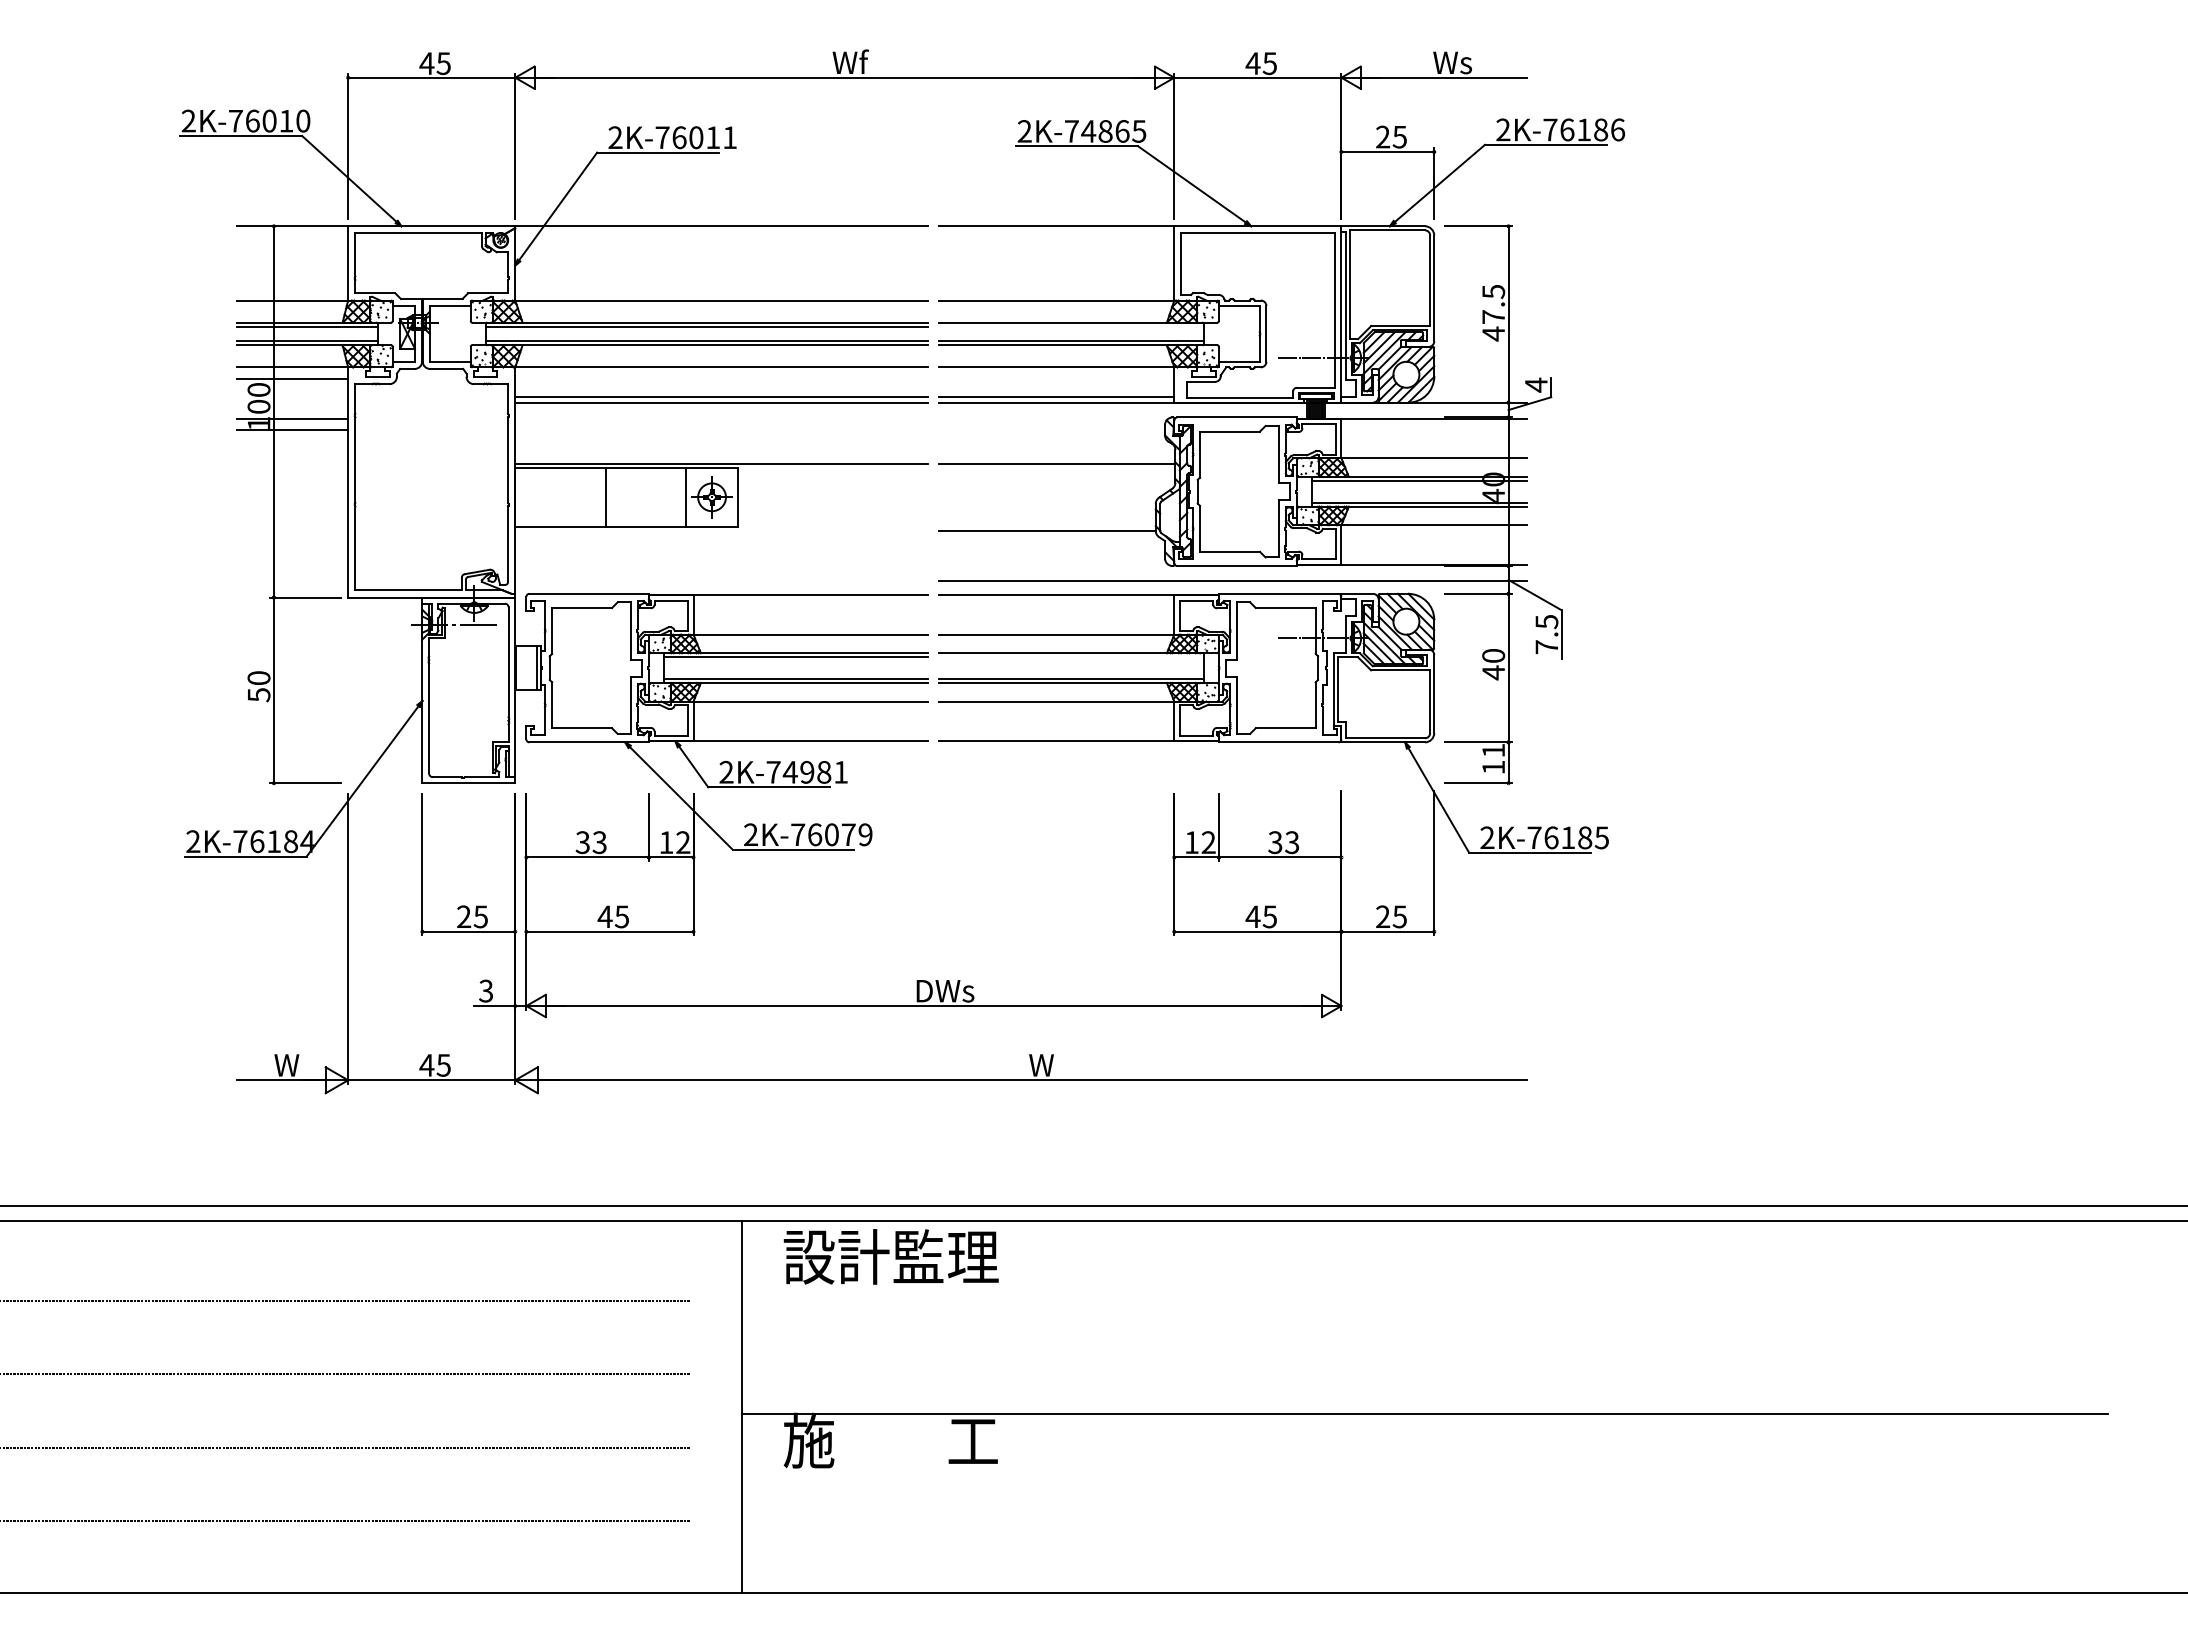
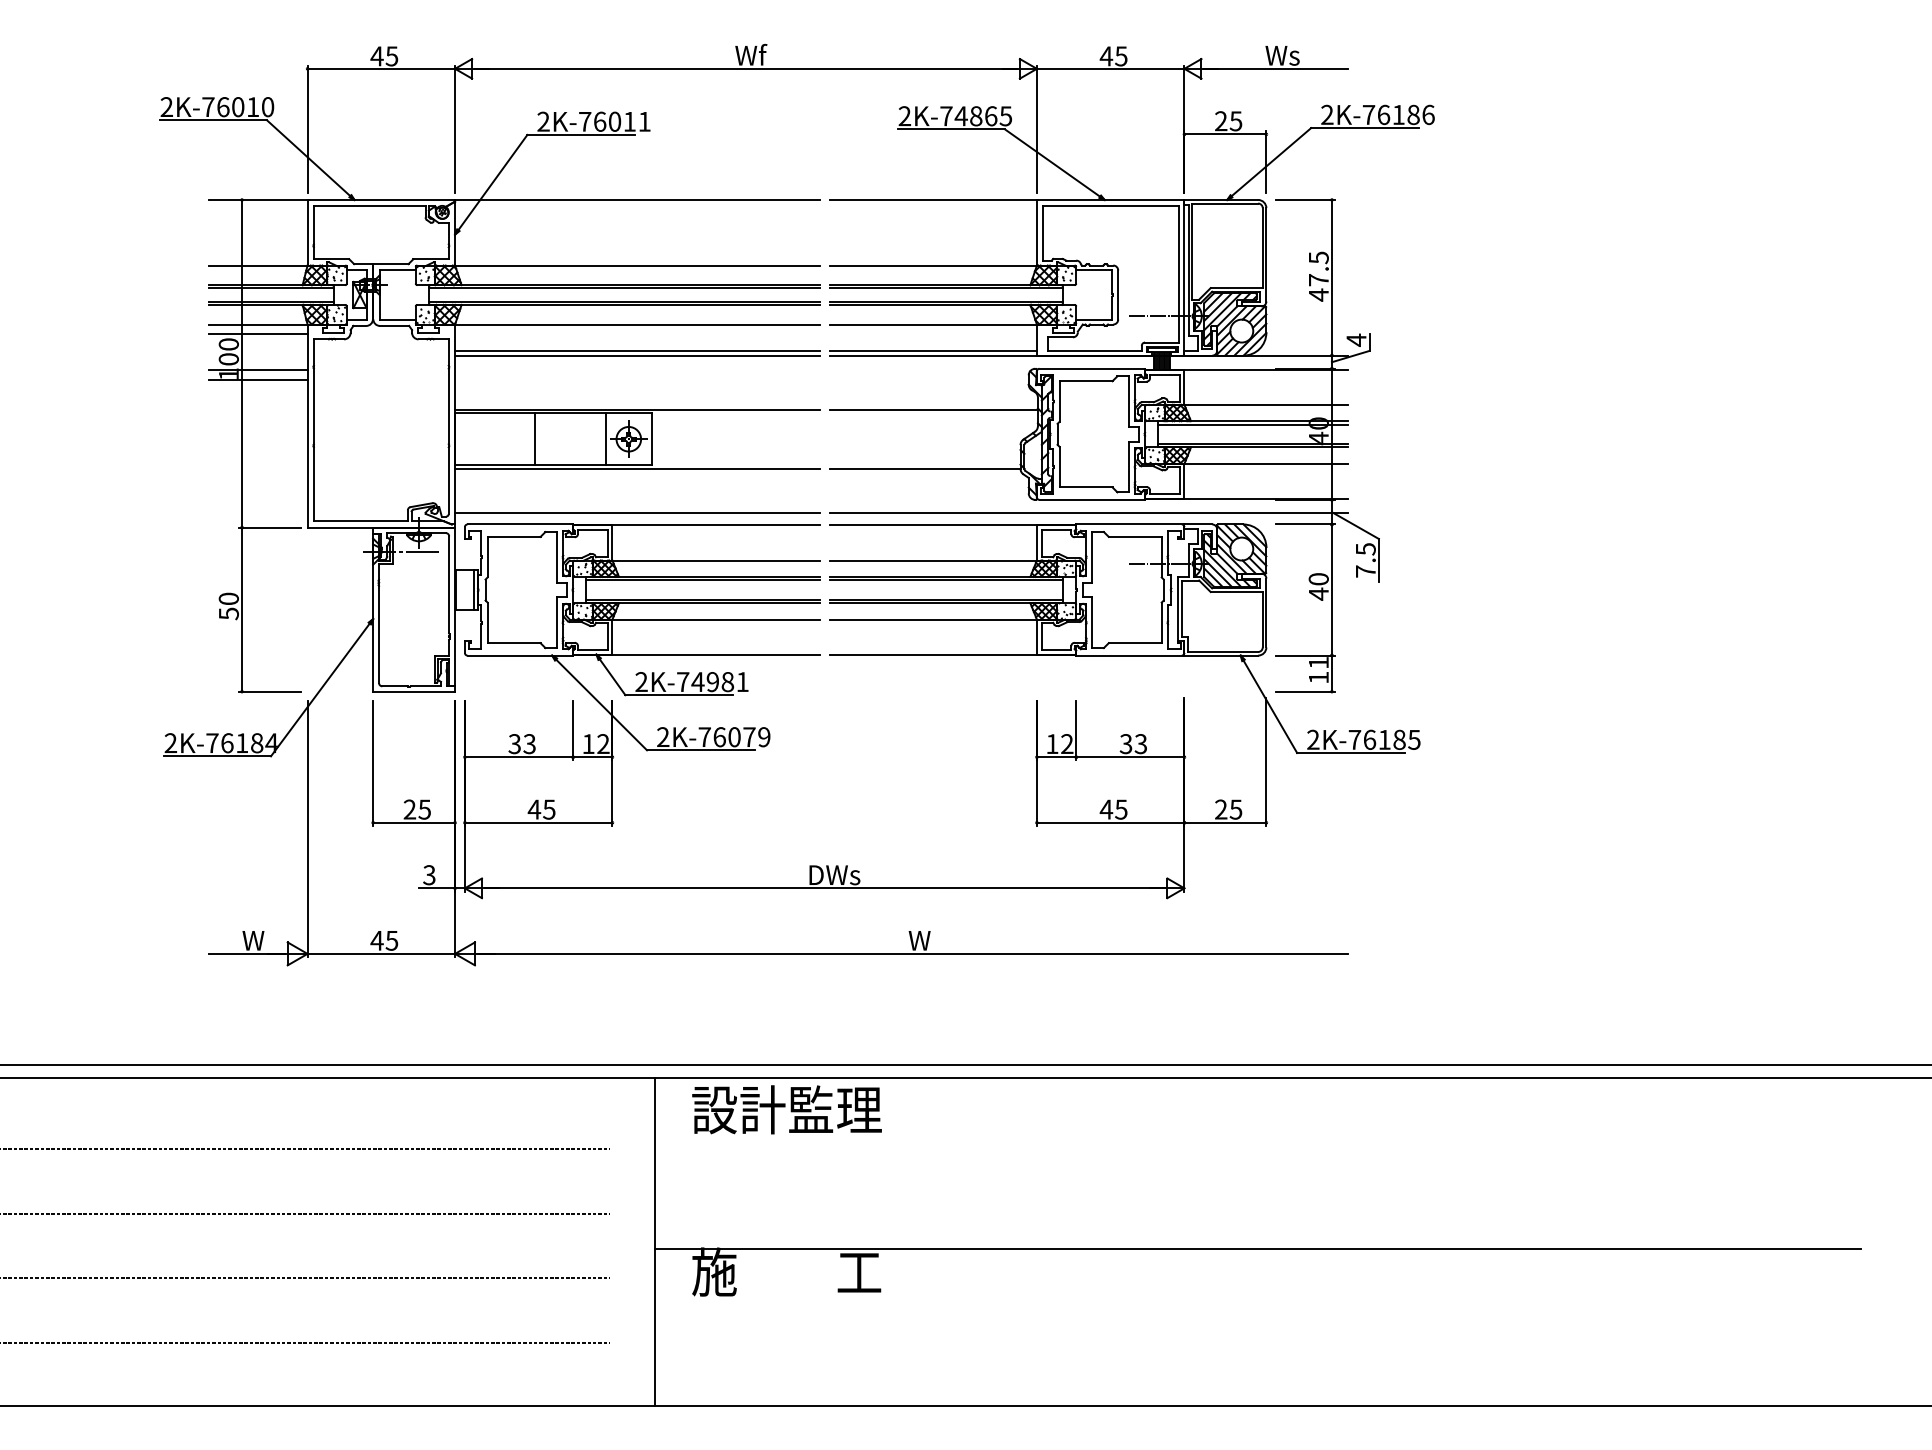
line: (1071, 326) -> (946, 288), added
line: (721, 530) -> (637, 468), added
line: (721, 580) -> (637, 512), added
line: (1071, 656) -> (946, 579), added

